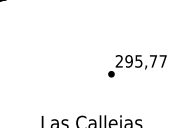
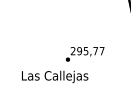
text: (136, 66) -> (84, 54), moved

